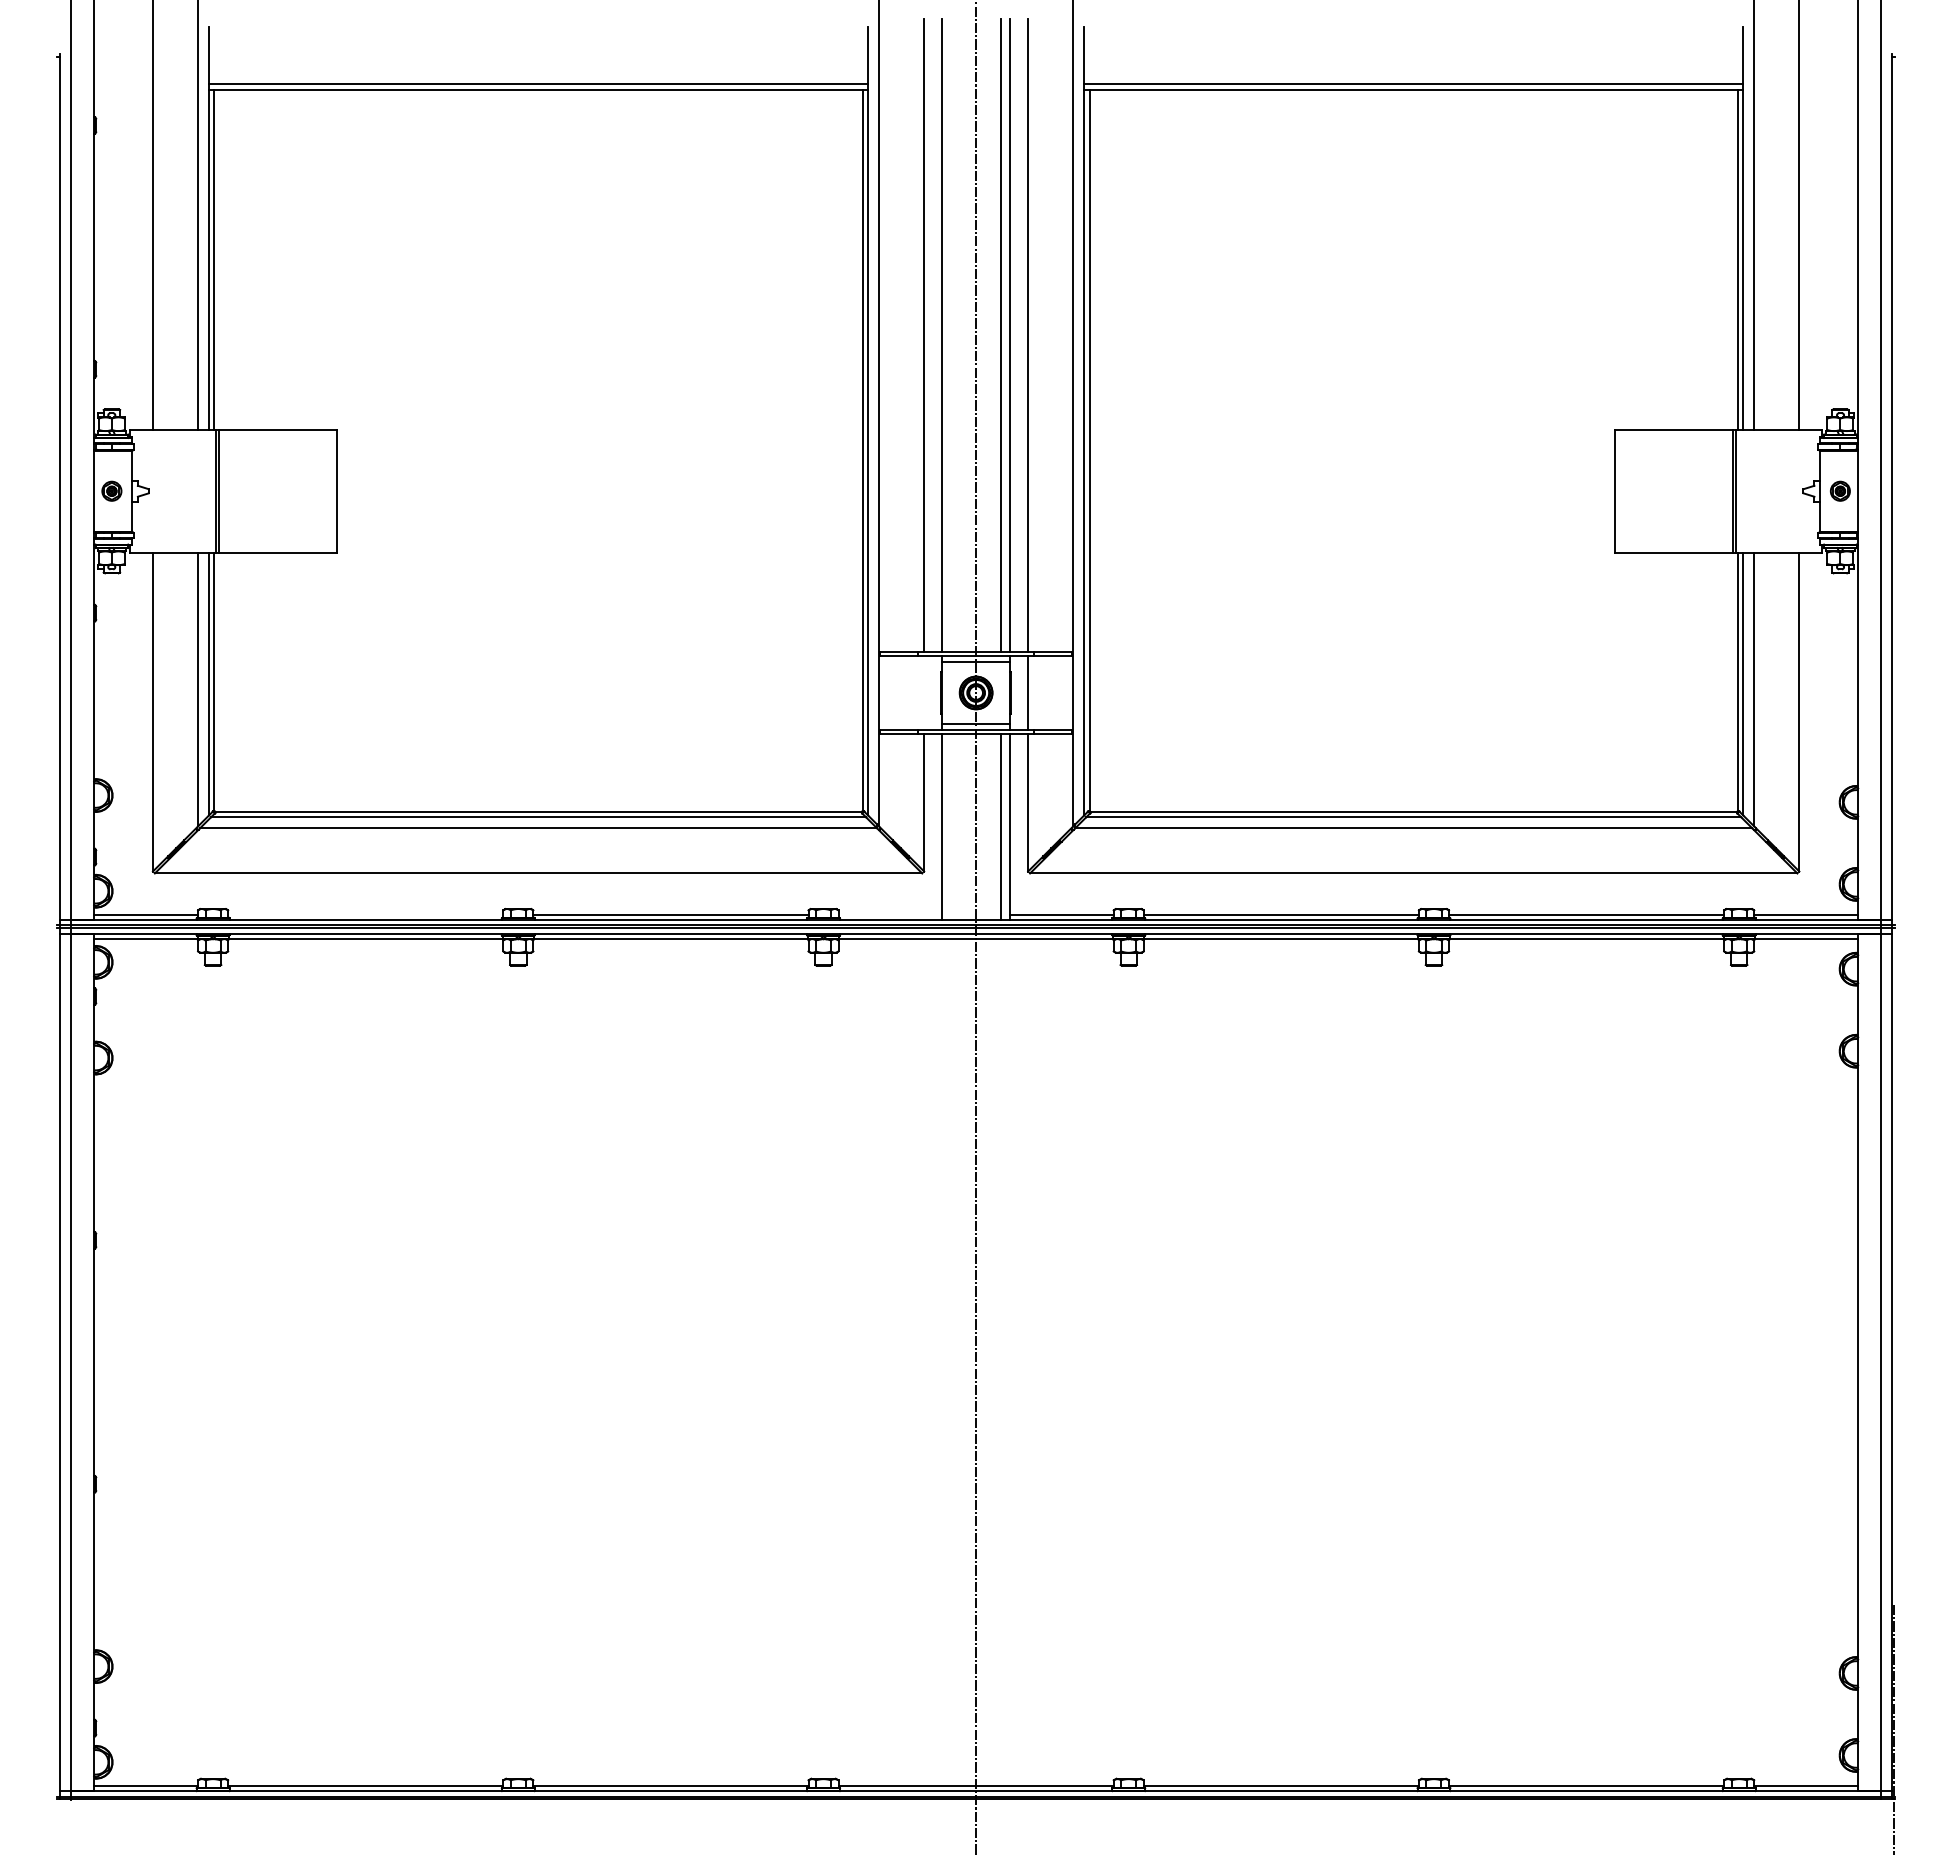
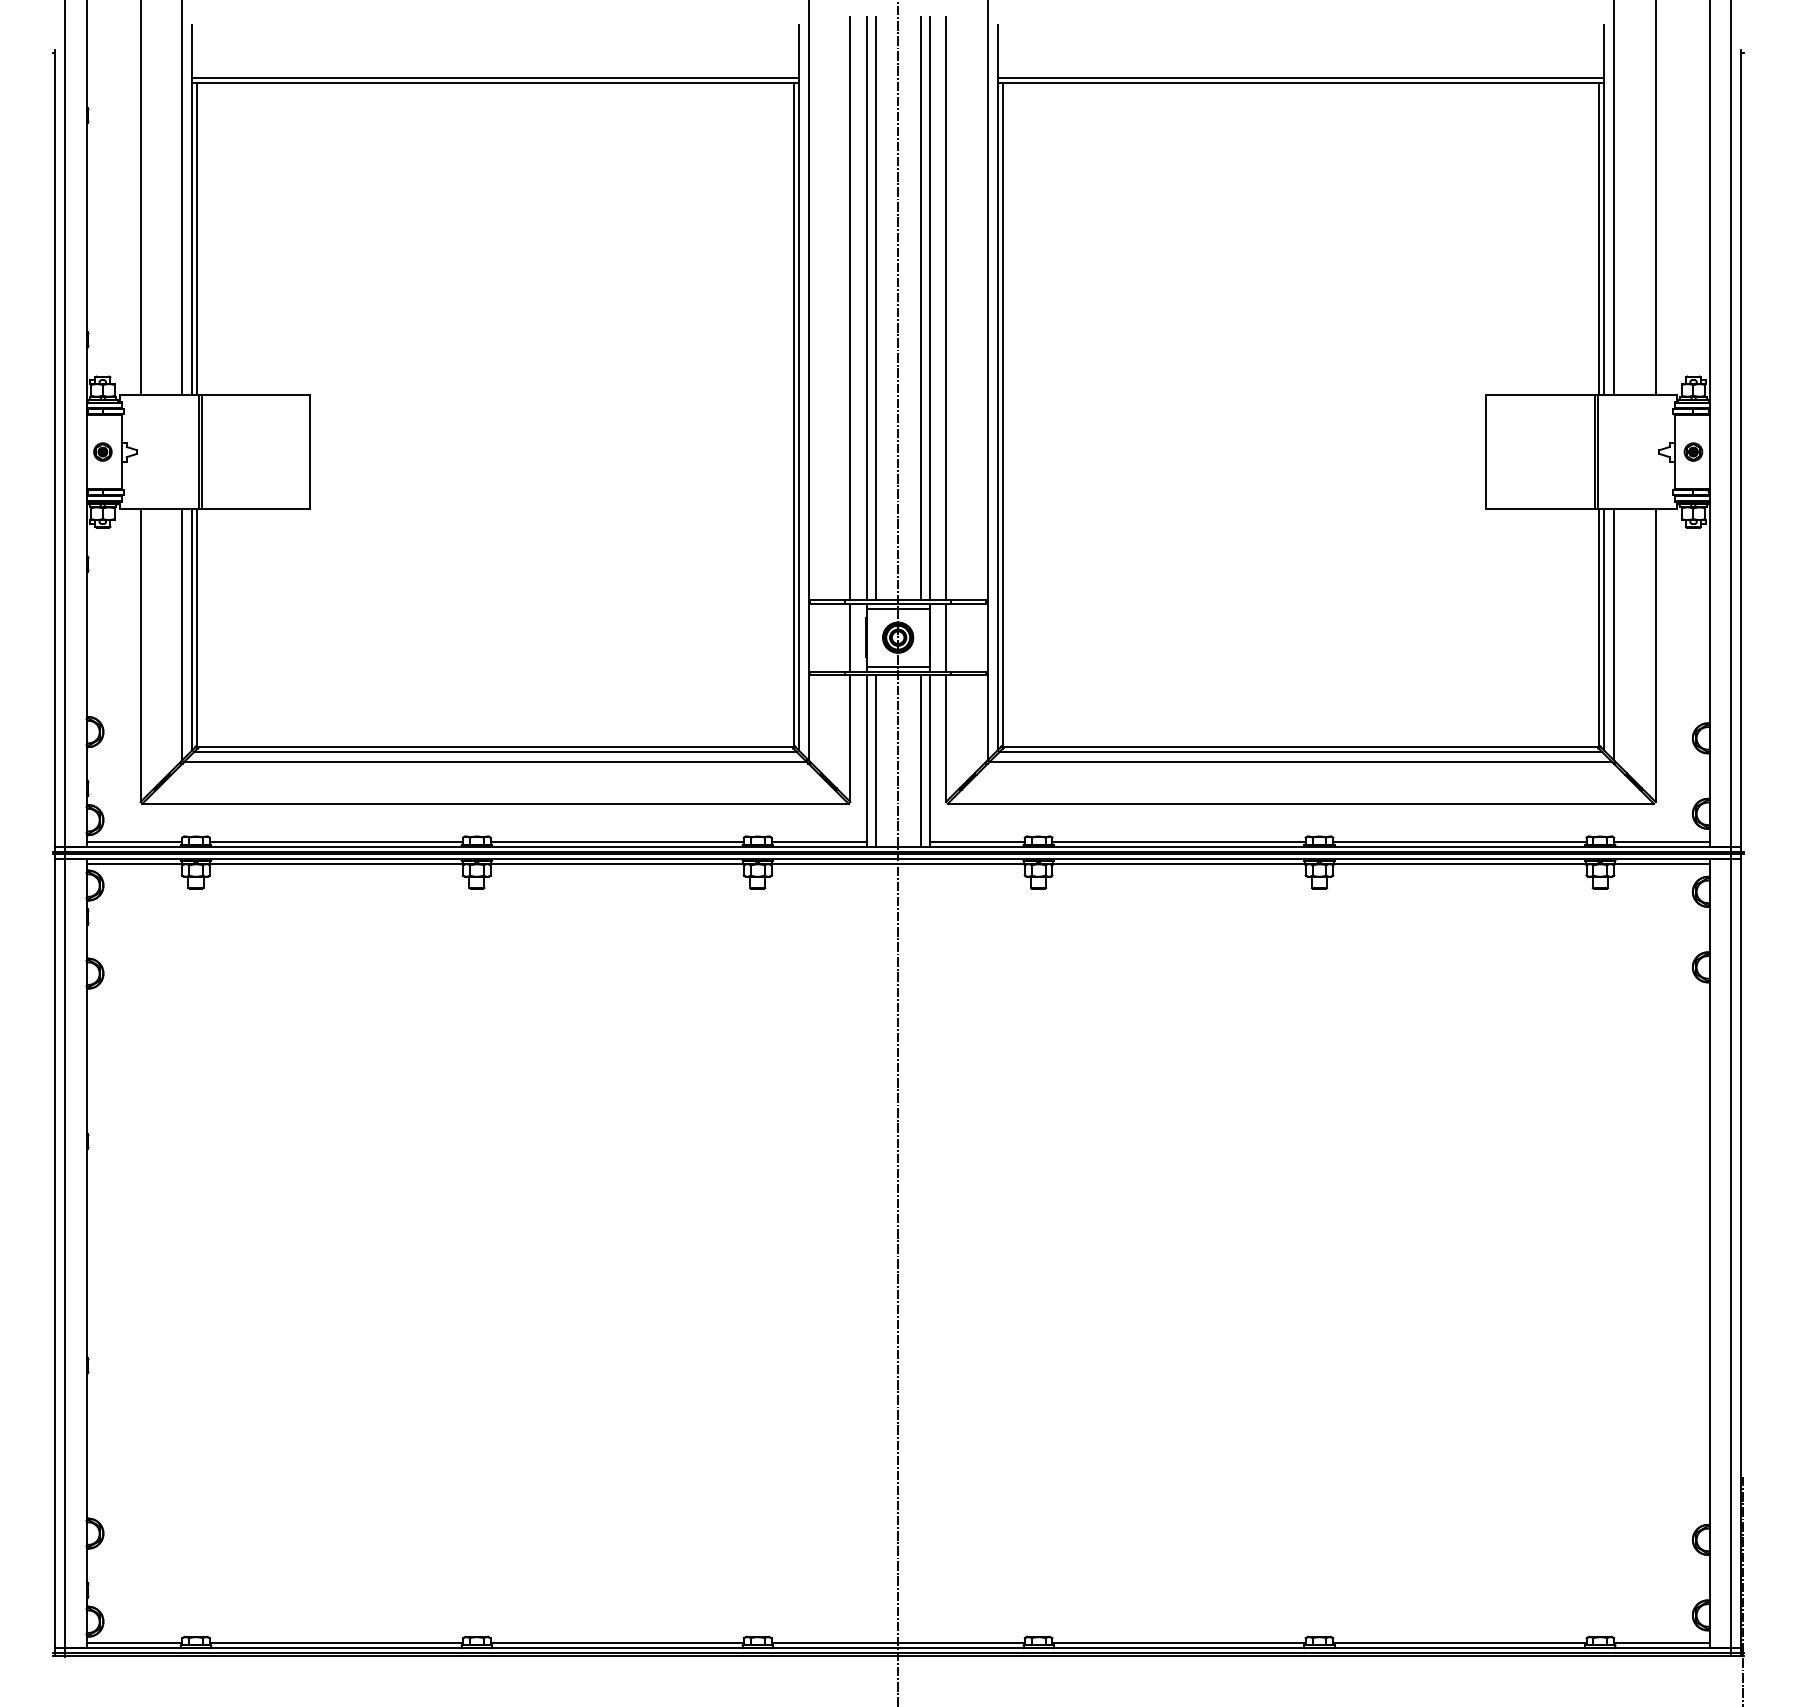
line: (951, 334) -> (875, 307), added
line: (924, 692) -> (850, 637), added
line: (951, 826) -> (875, 760), added
line: (365, 914) -> (336, 841), added
line: (889, 914) -> (818, 841), added

